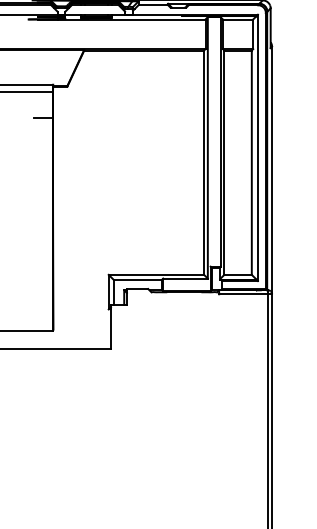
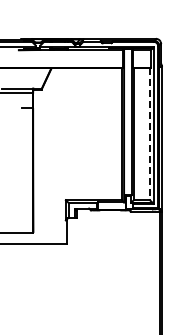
line: (251, 163) -> (149, 134), solid -> dashed

